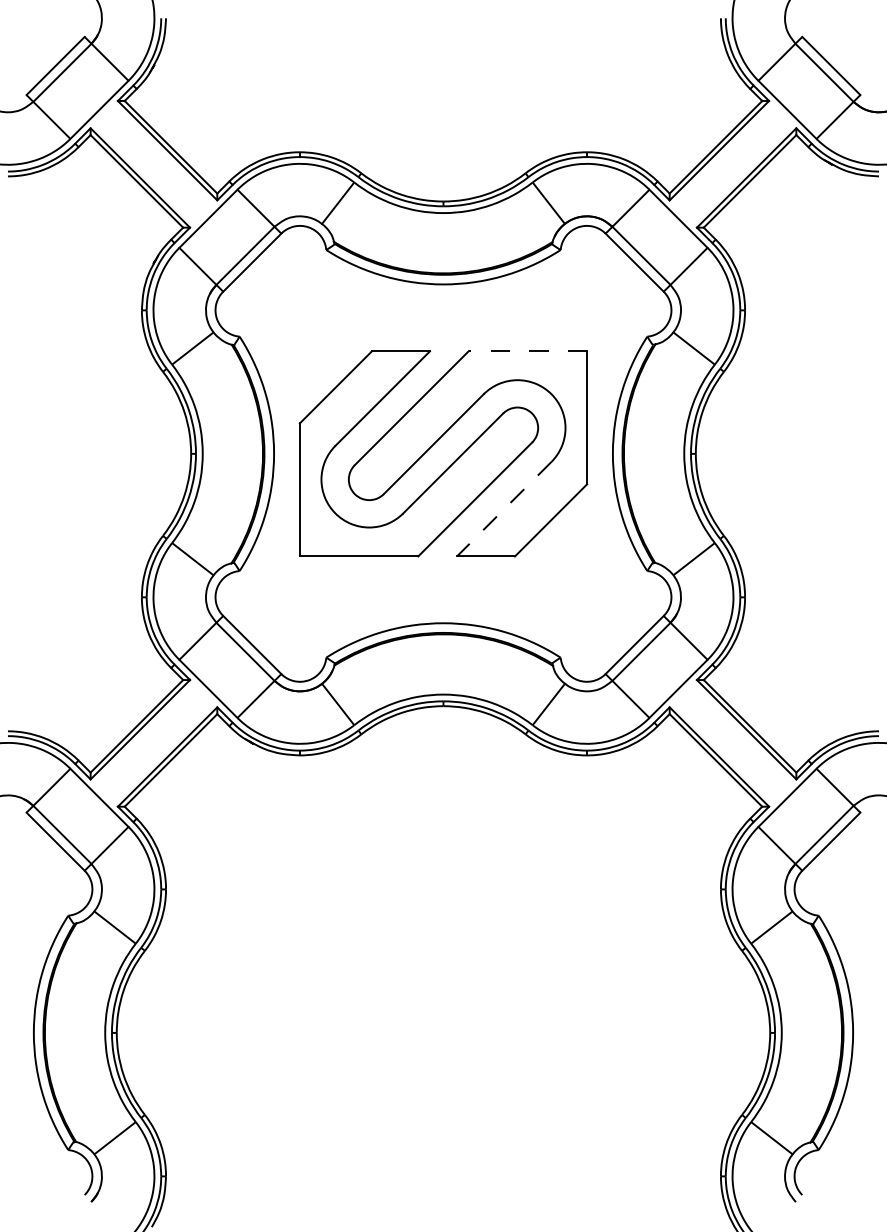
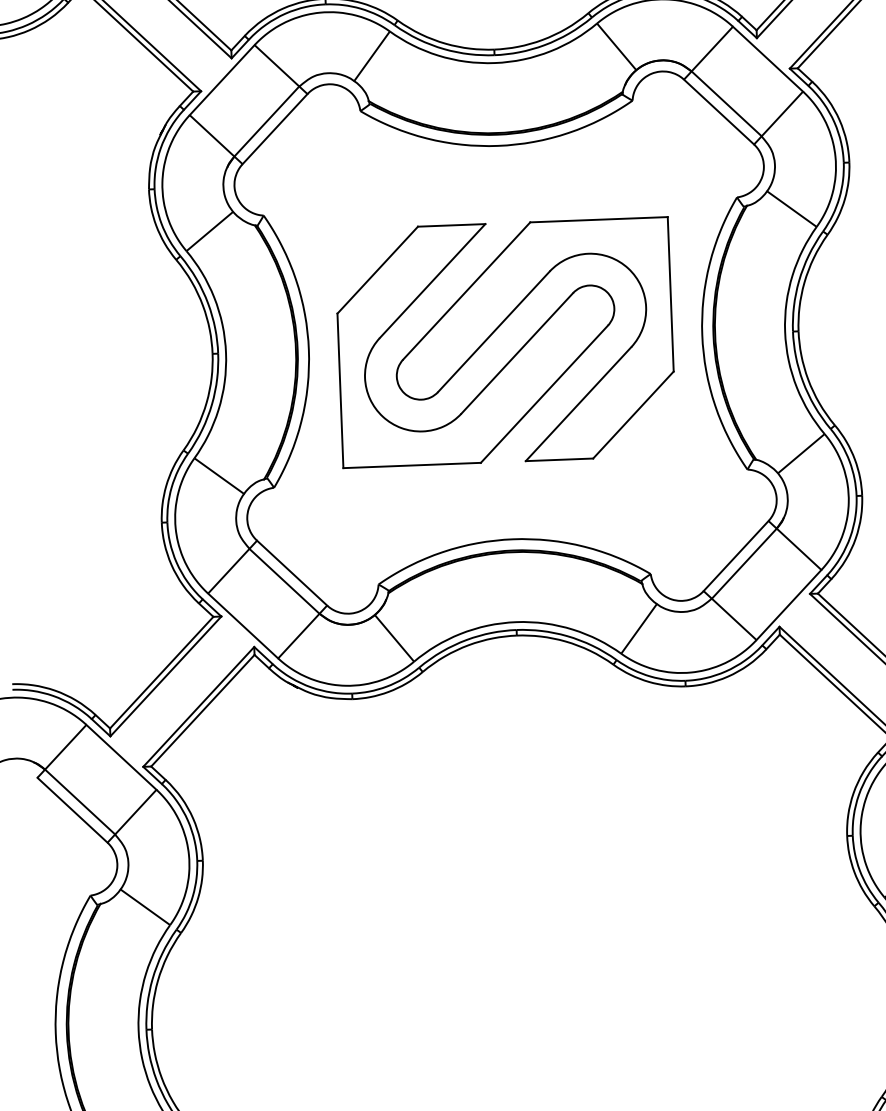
line: (527, 351) -> (598, 220), dashed -> solid
line: (504, 509) -> (578, 404), dashed -> solid

